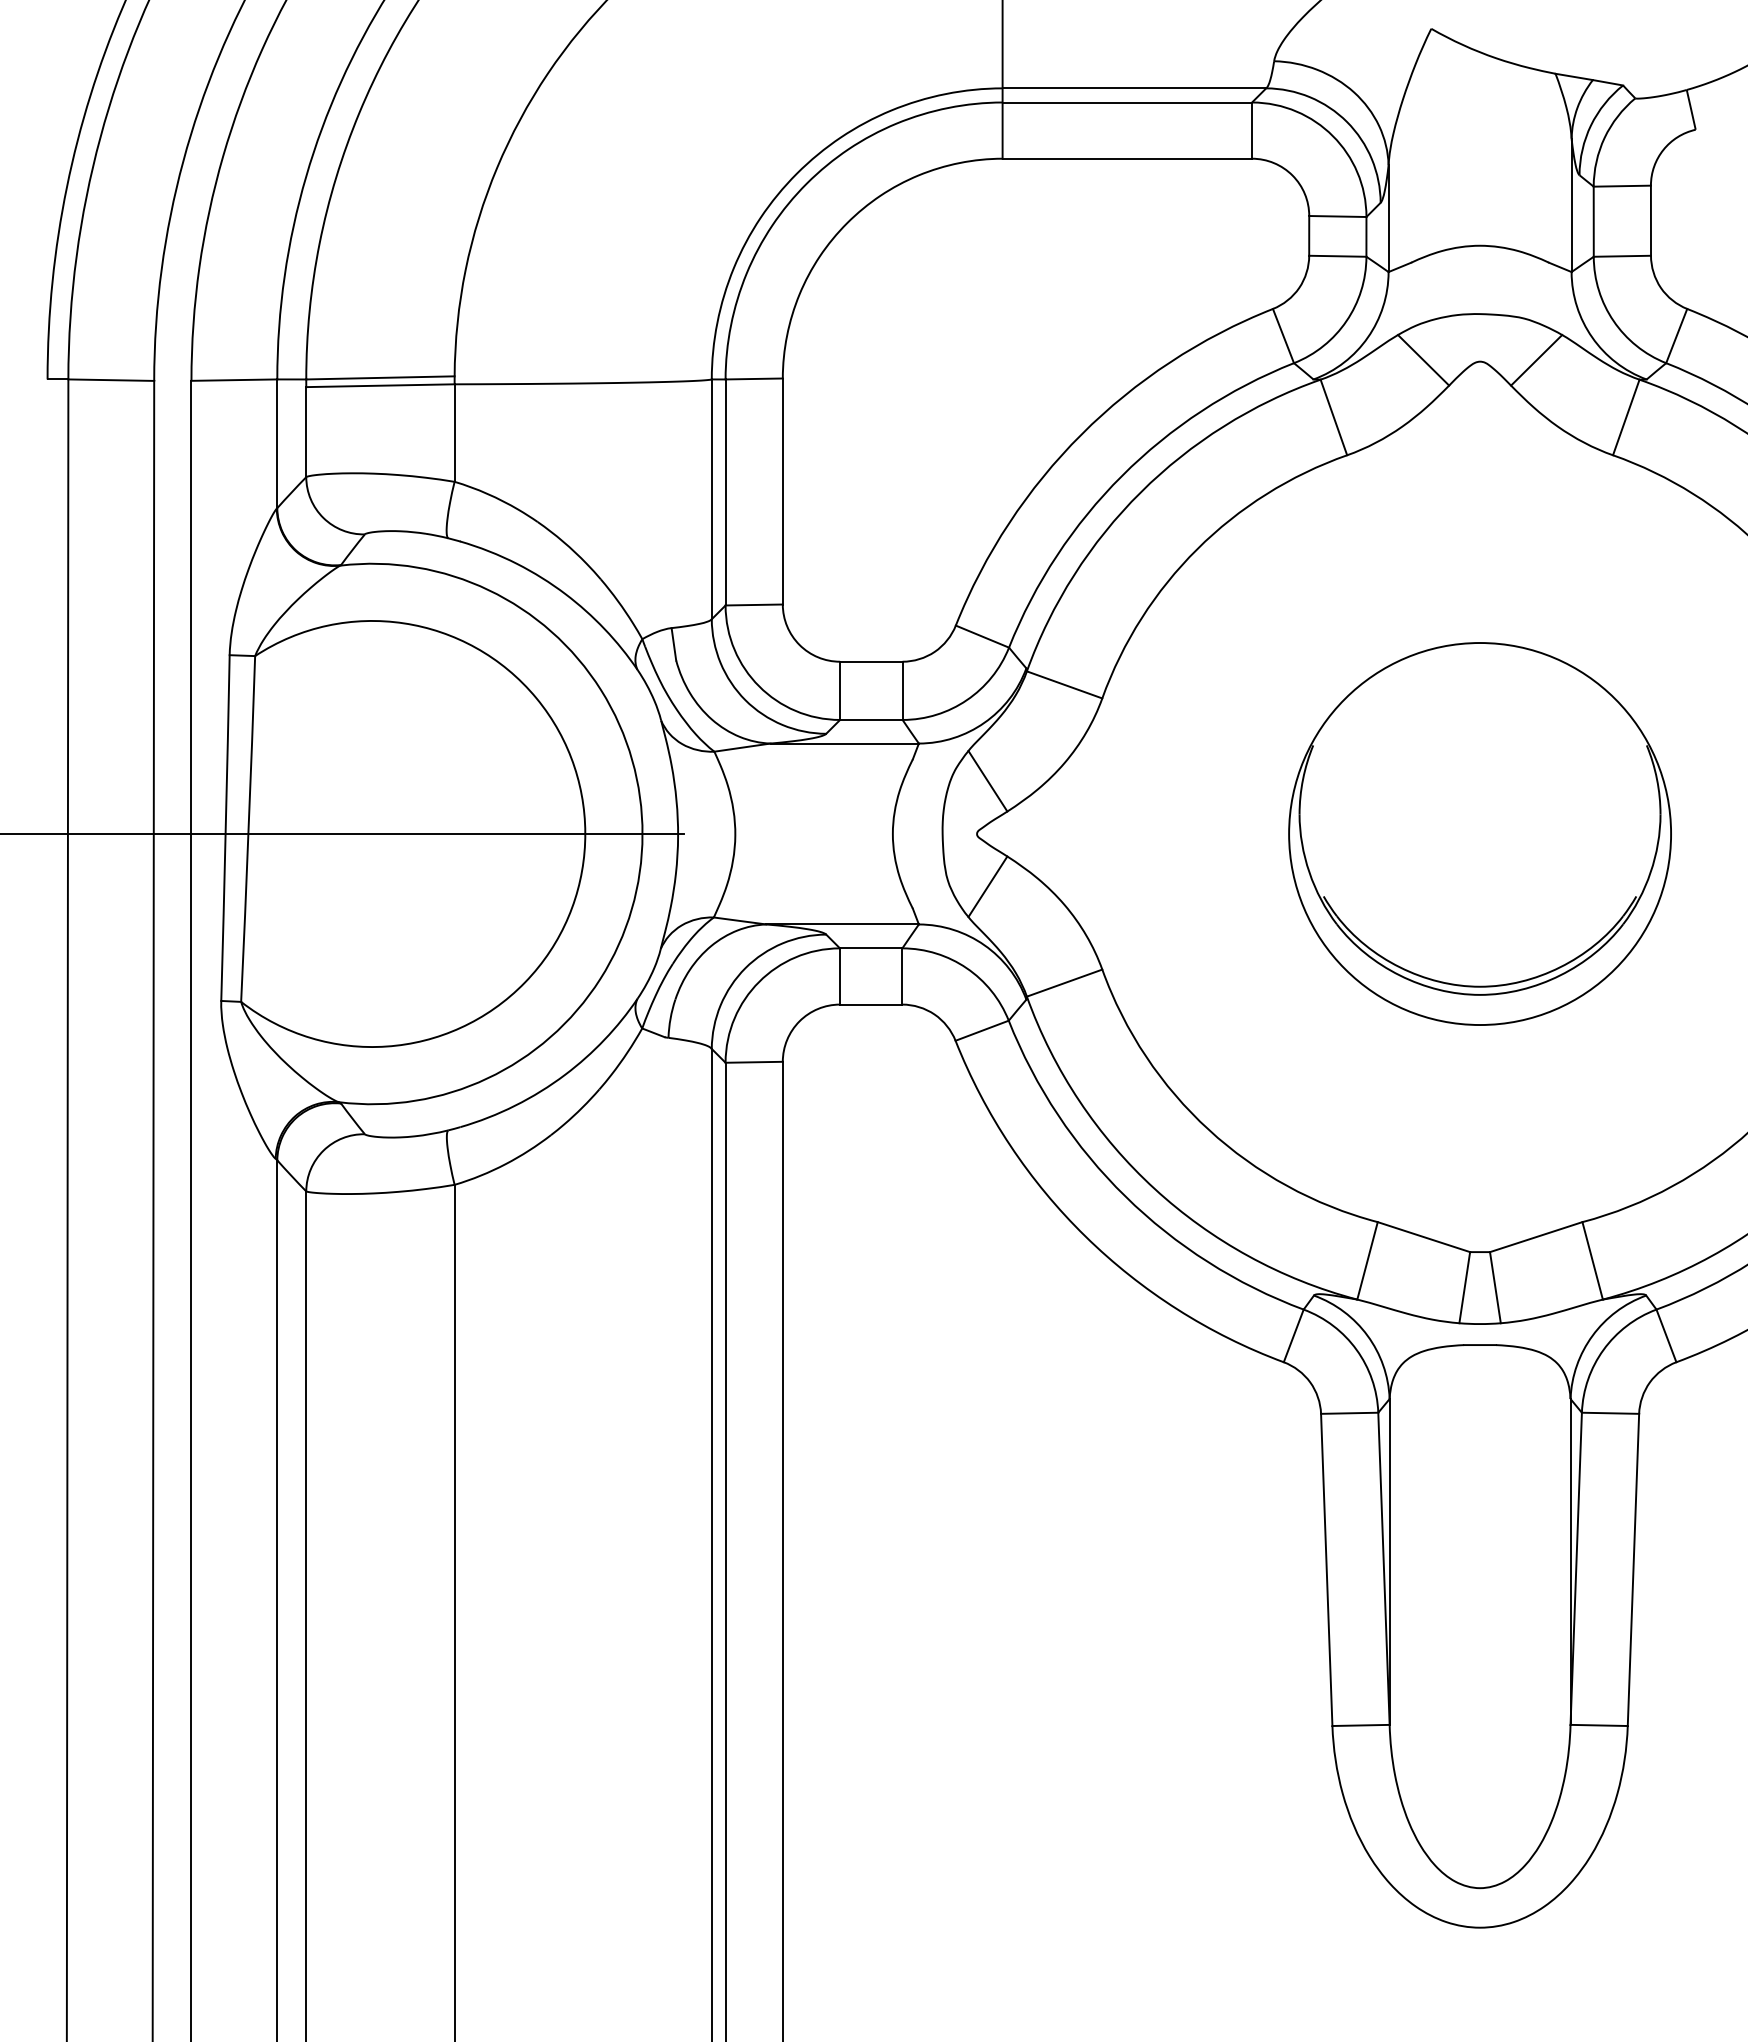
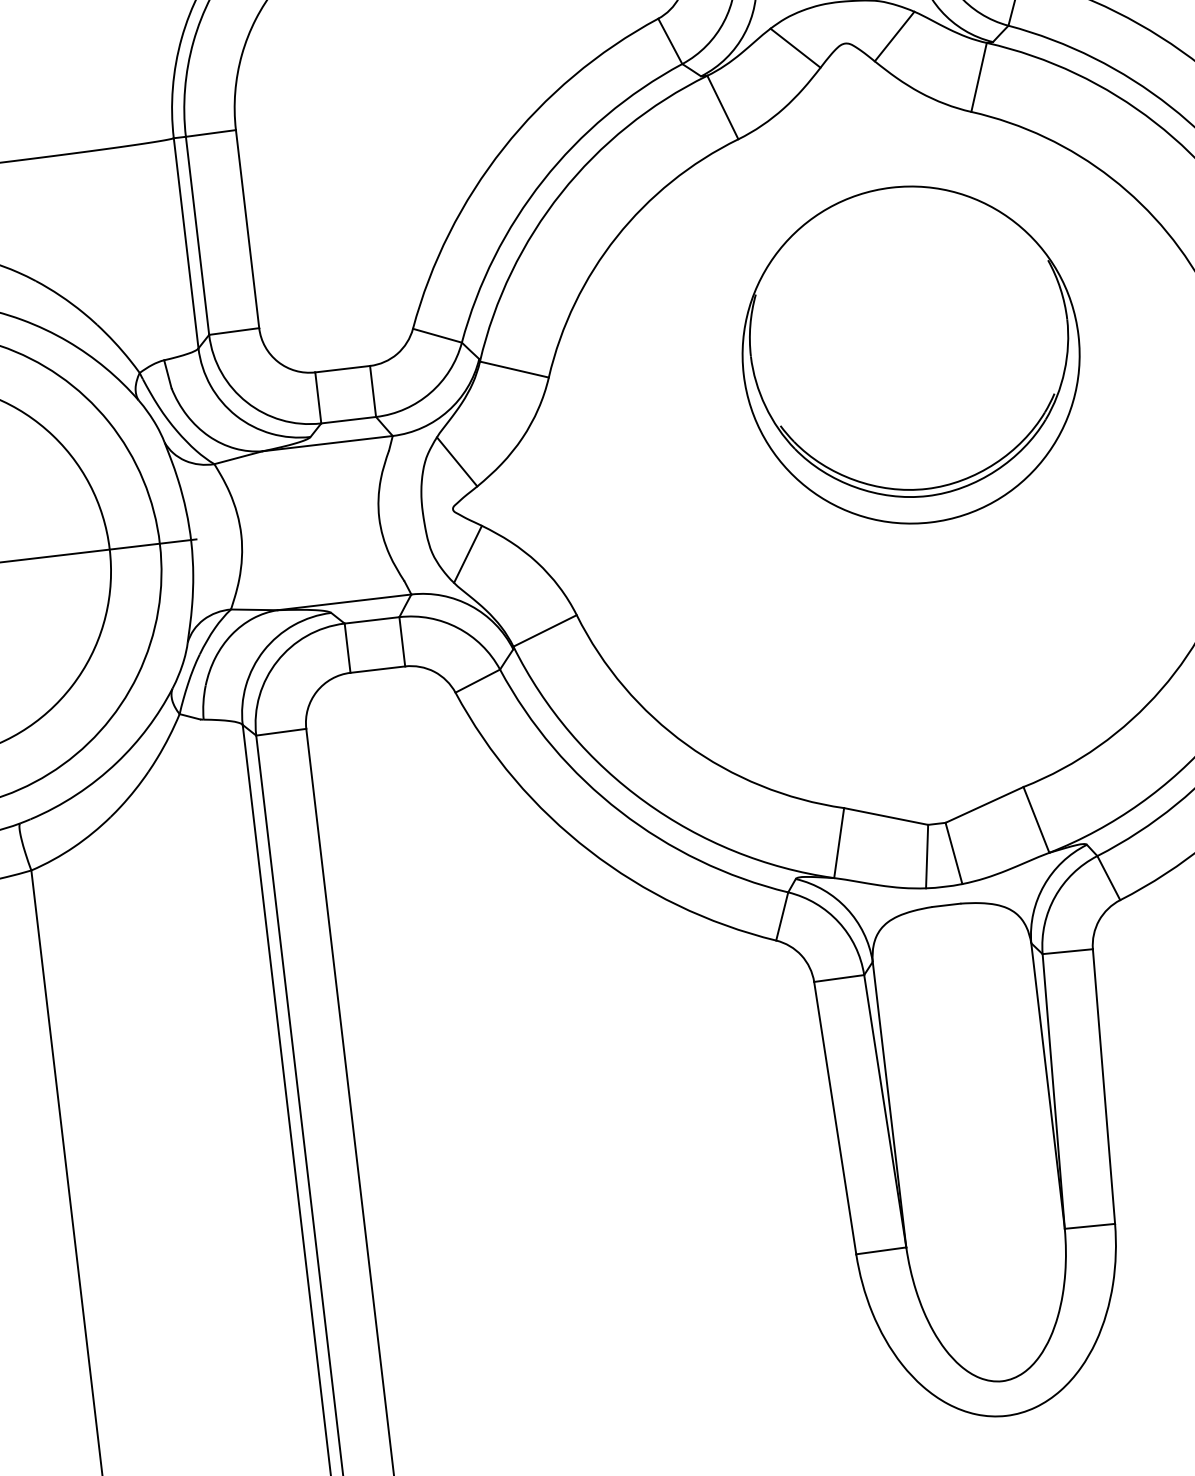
part: (1479, 833) -> (910, 354), moved

